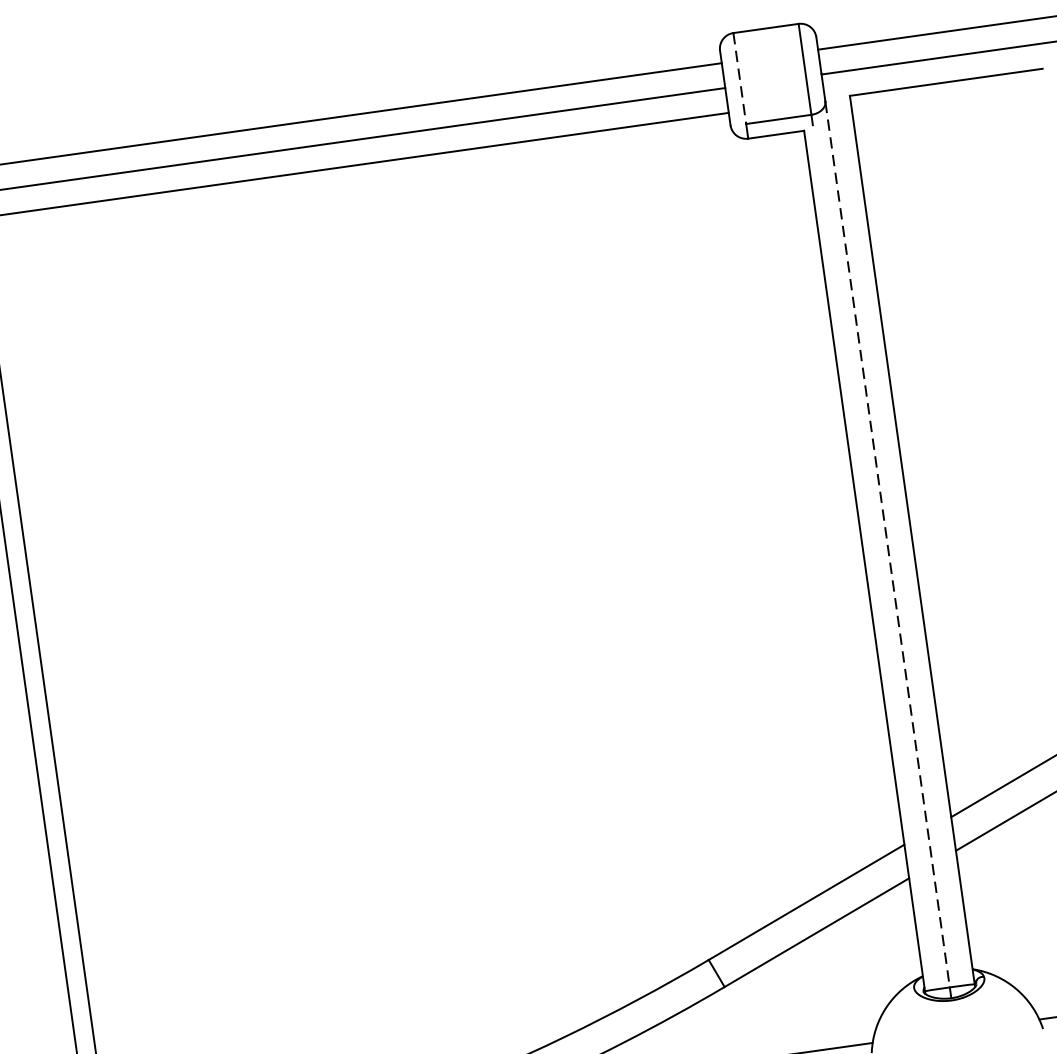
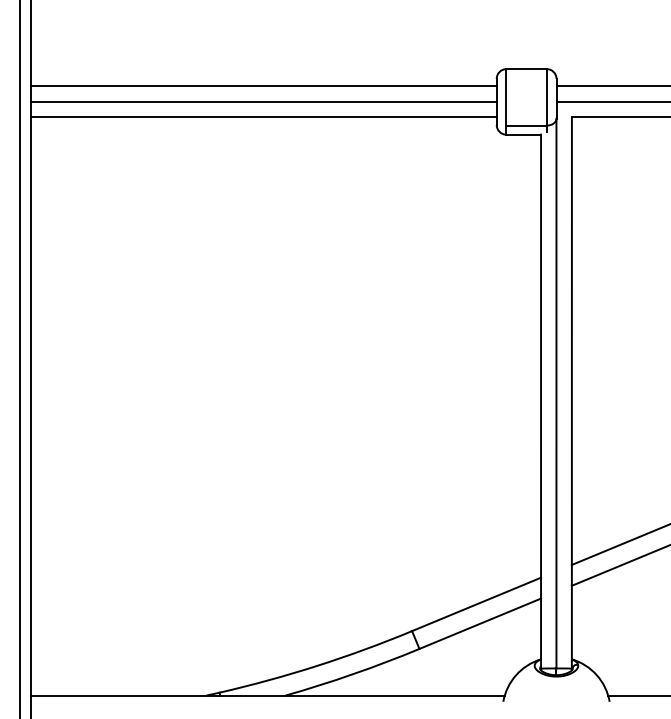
line: (740, 78) -> (506, 97), dashed -> solid
line: (887, 544) -> (556, 393), dashed -> solid

